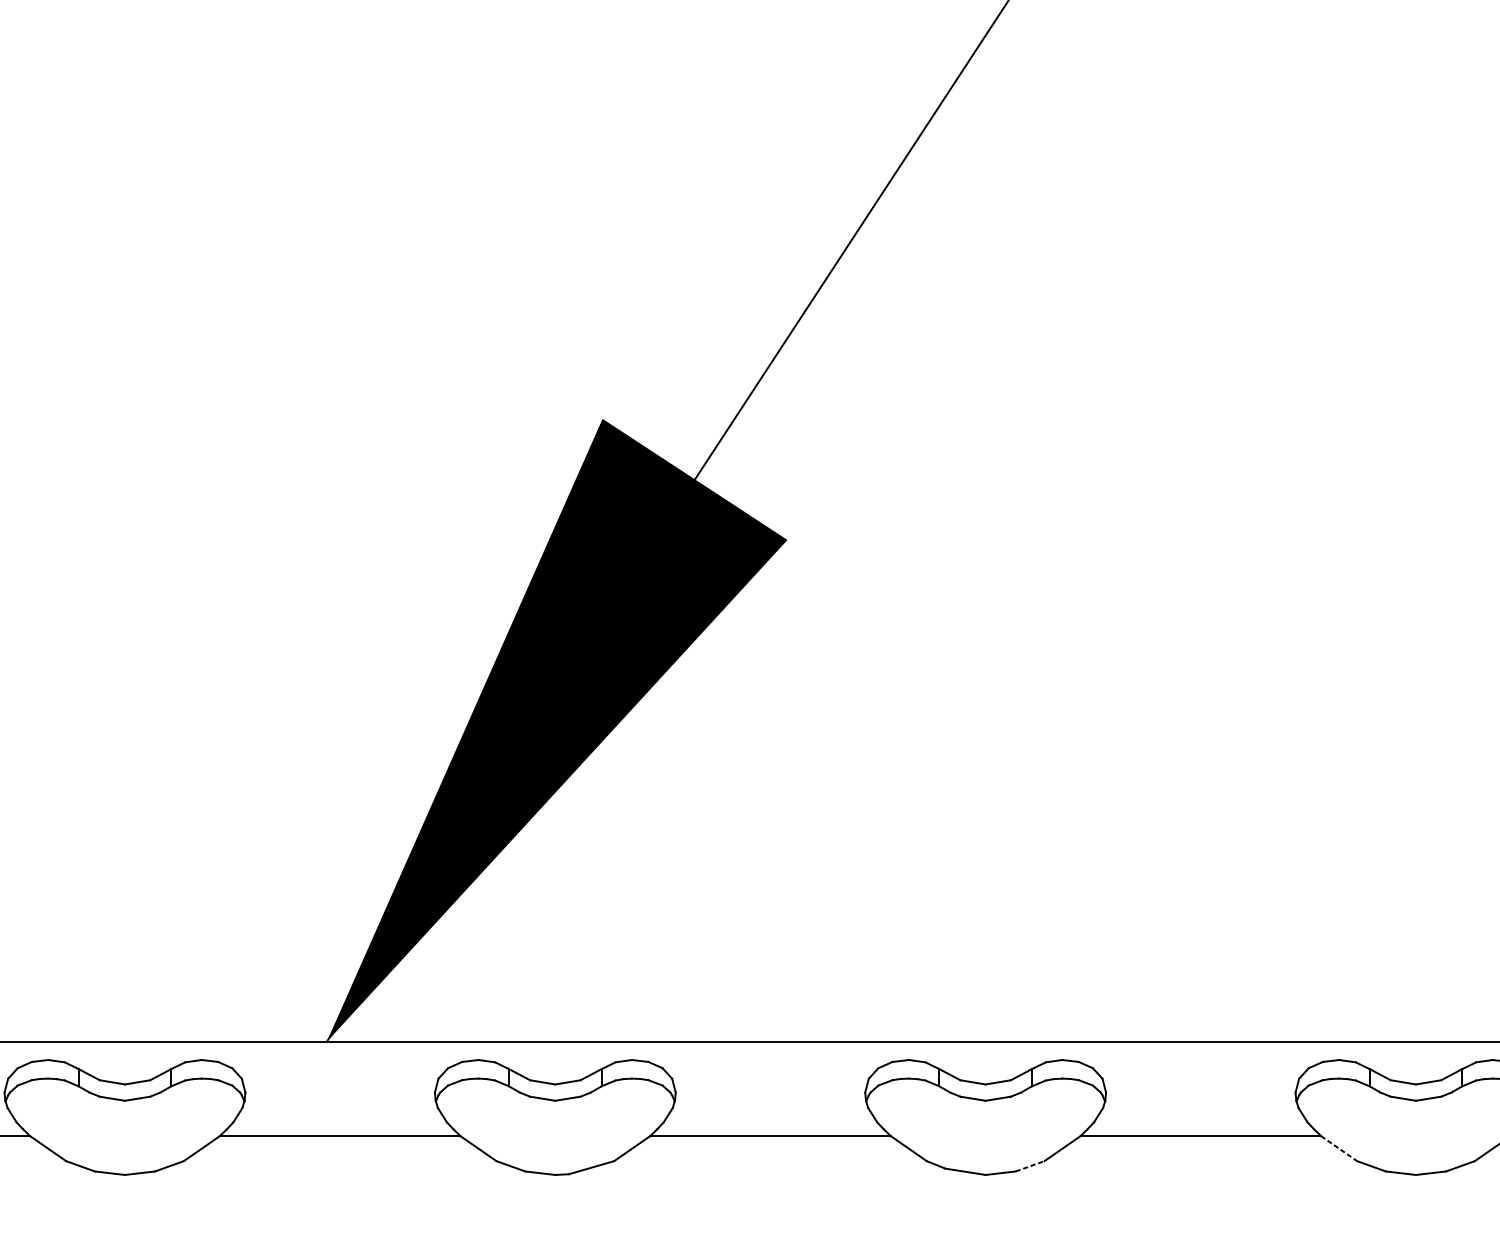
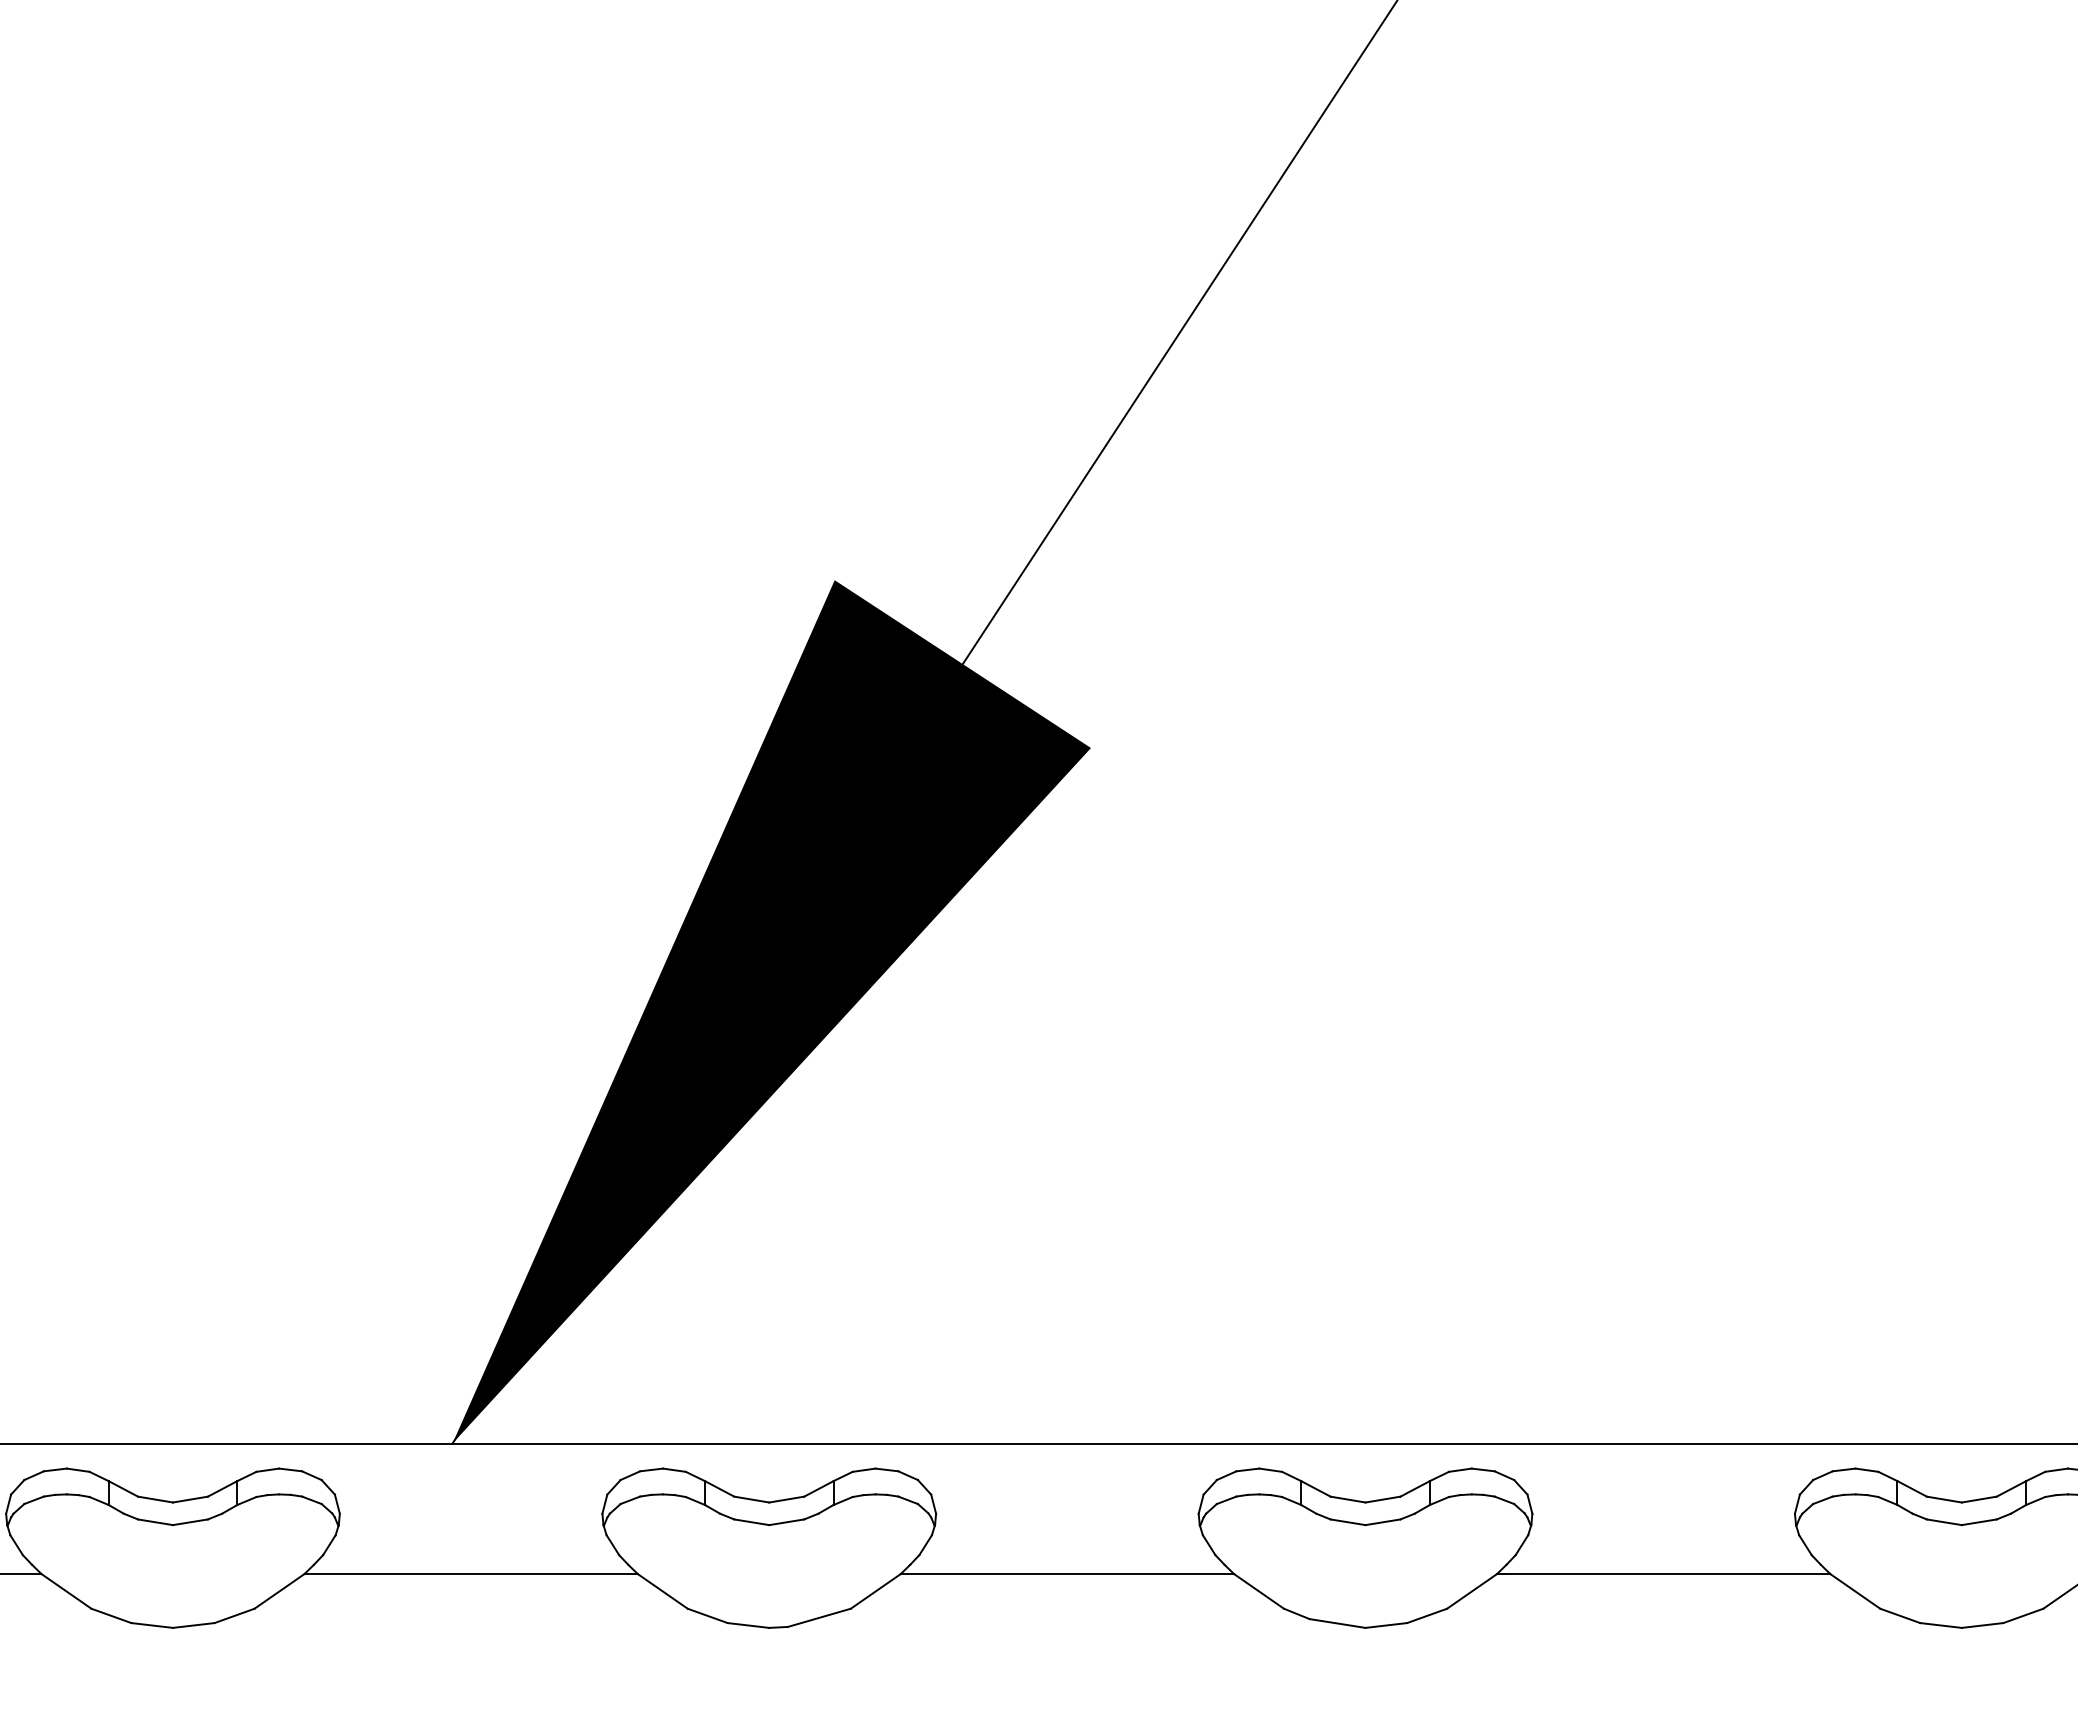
line: (1339, 1148) -> (1855, 1591), dashed -> solid
line: (1030, 1166) -> (1427, 1615), dashed -> solid

